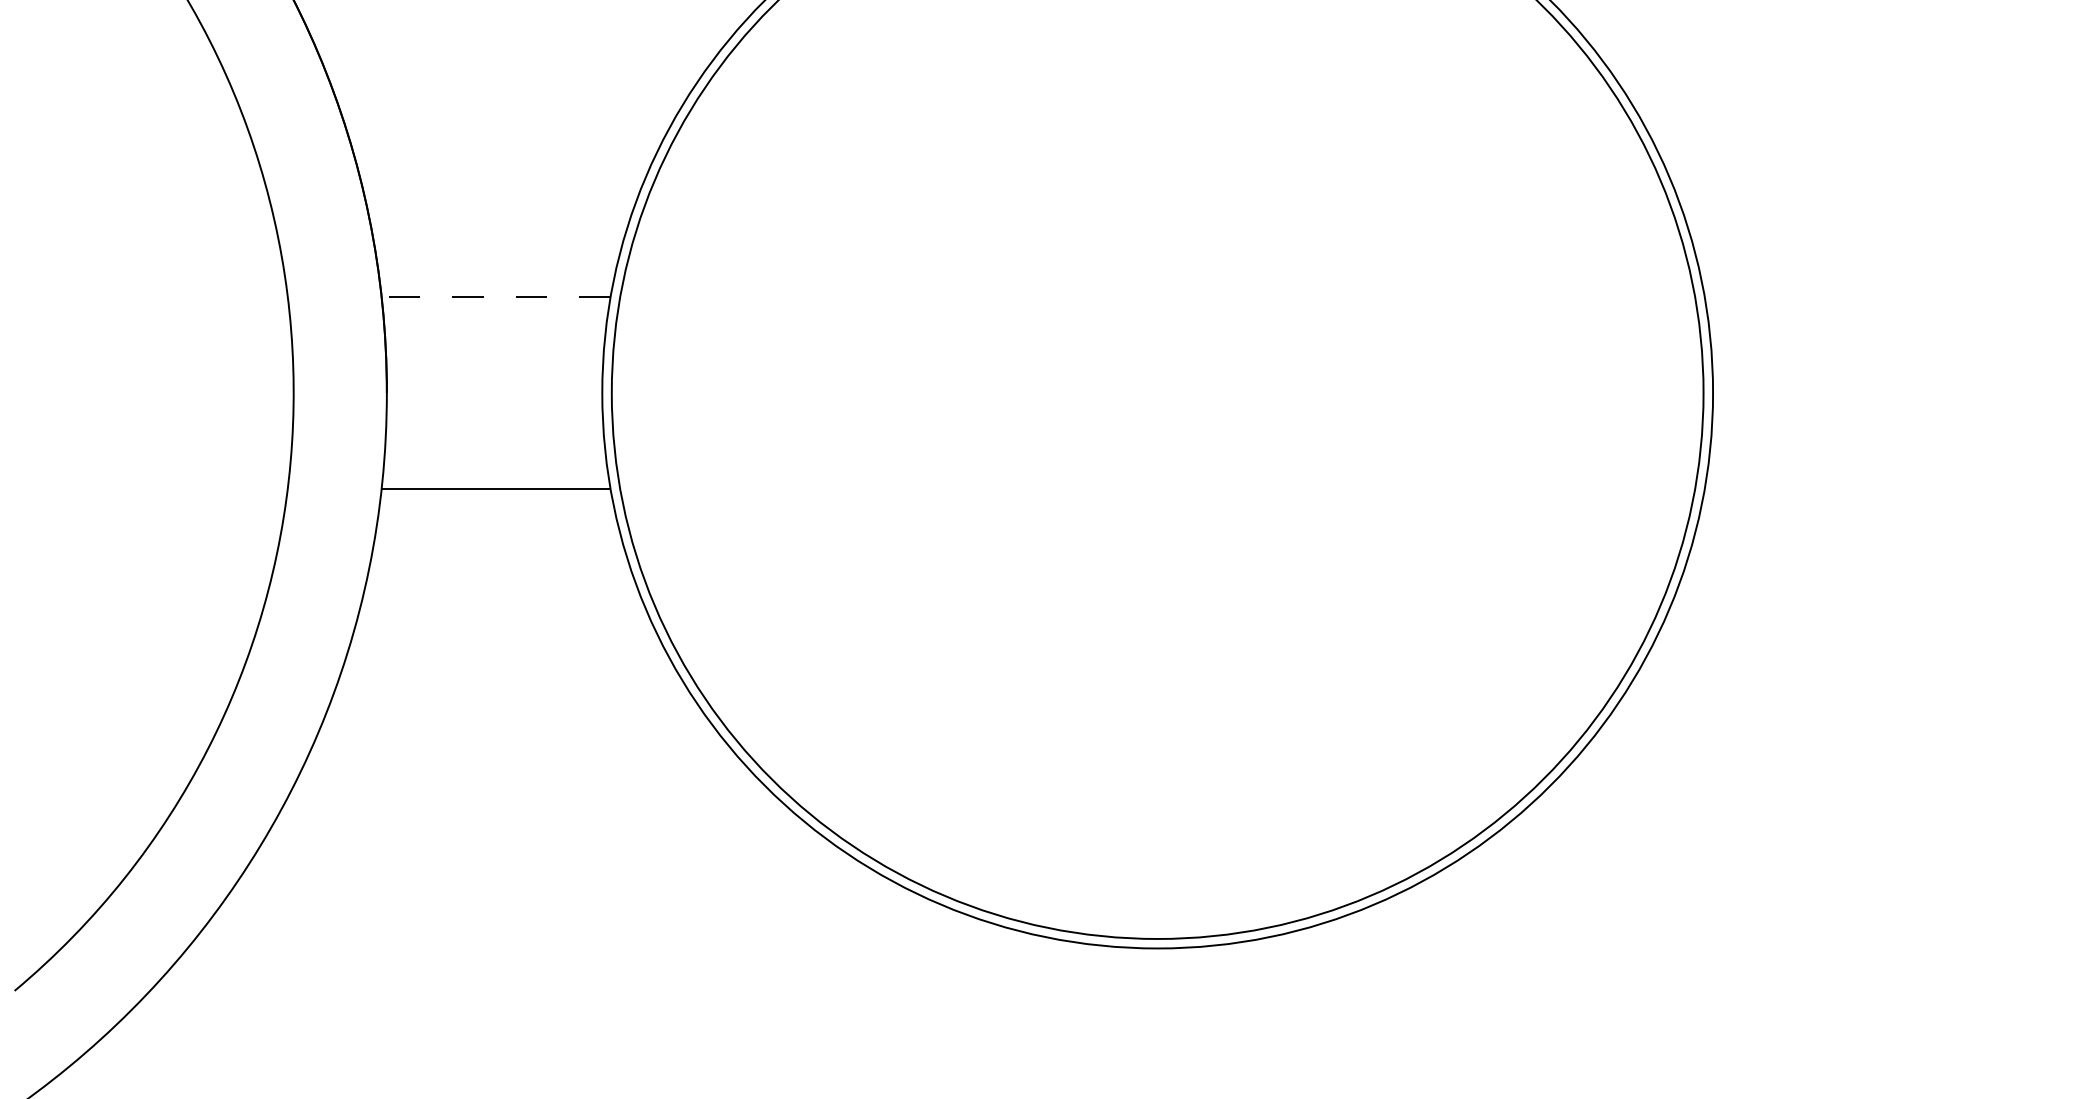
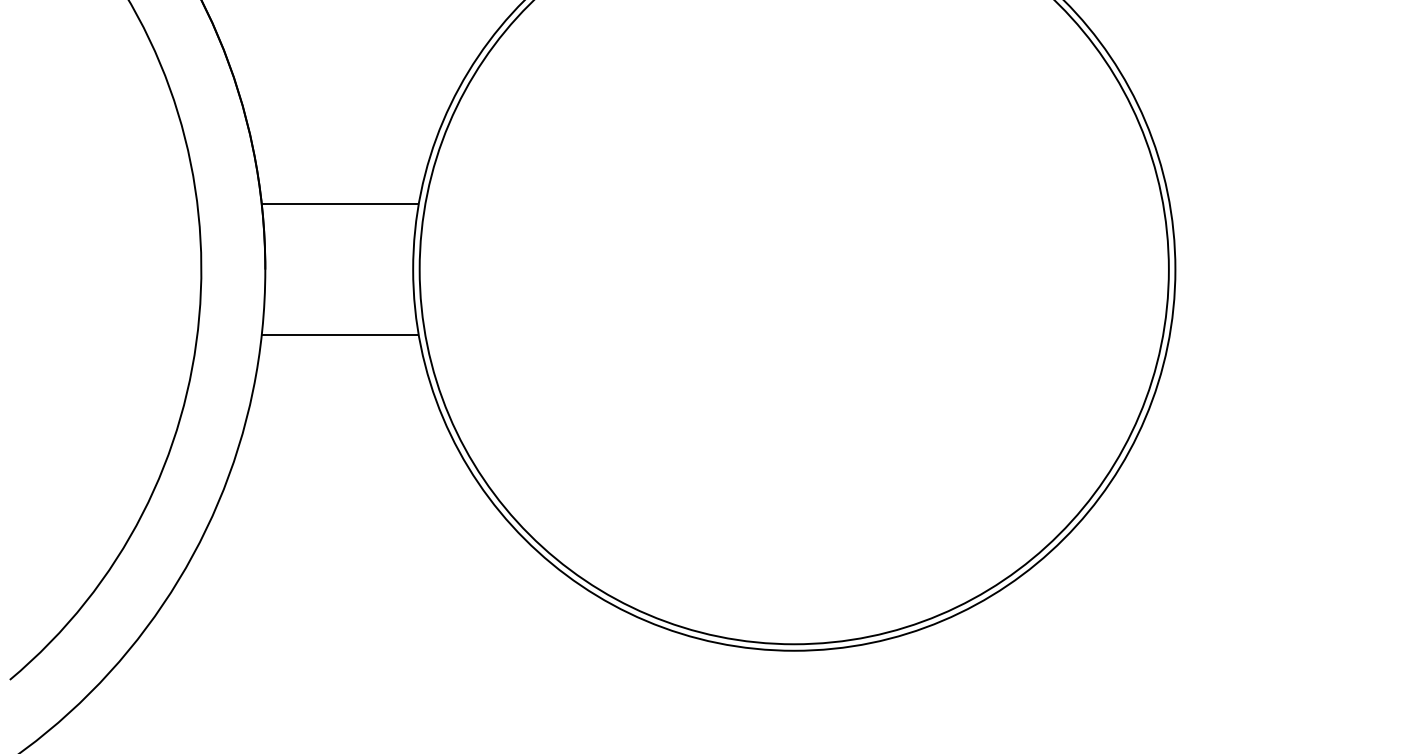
line: (496, 298) -> (340, 204), dashed -> solid

